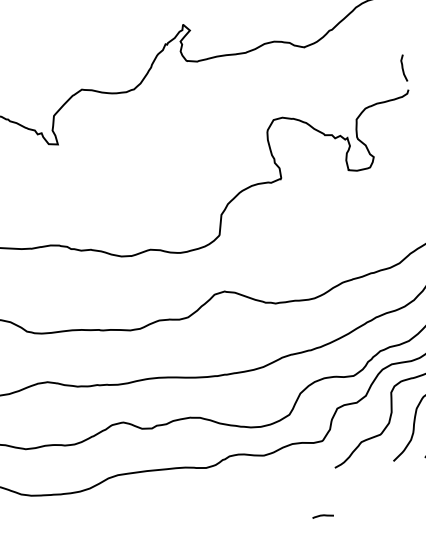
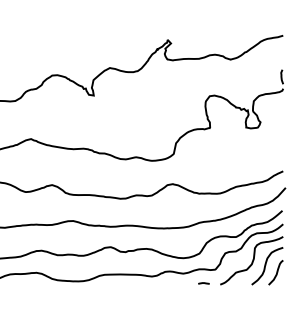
curve: (322, 516) -> (203, 283), moved

